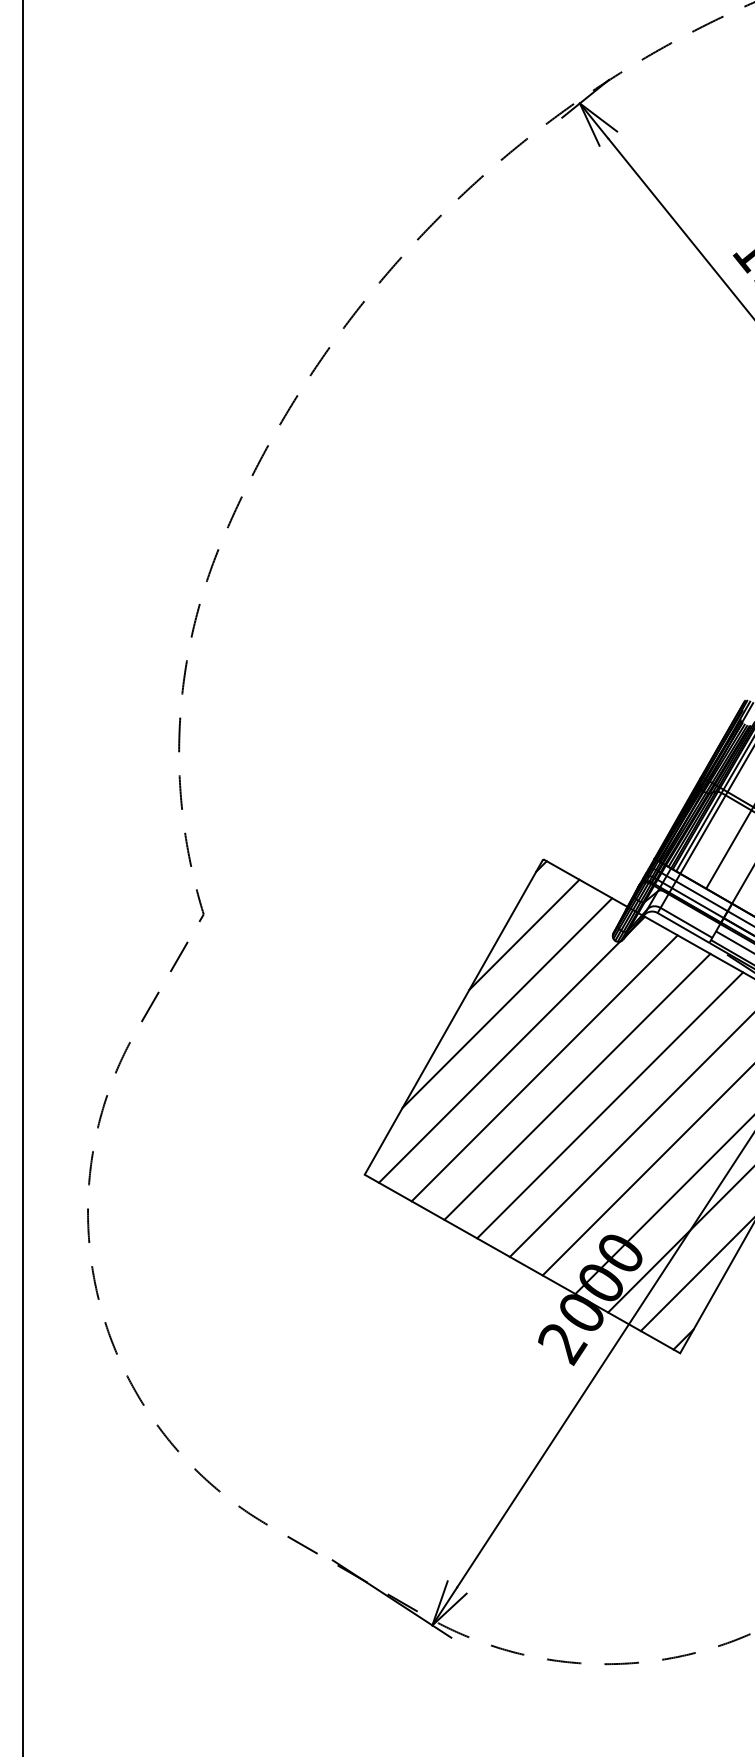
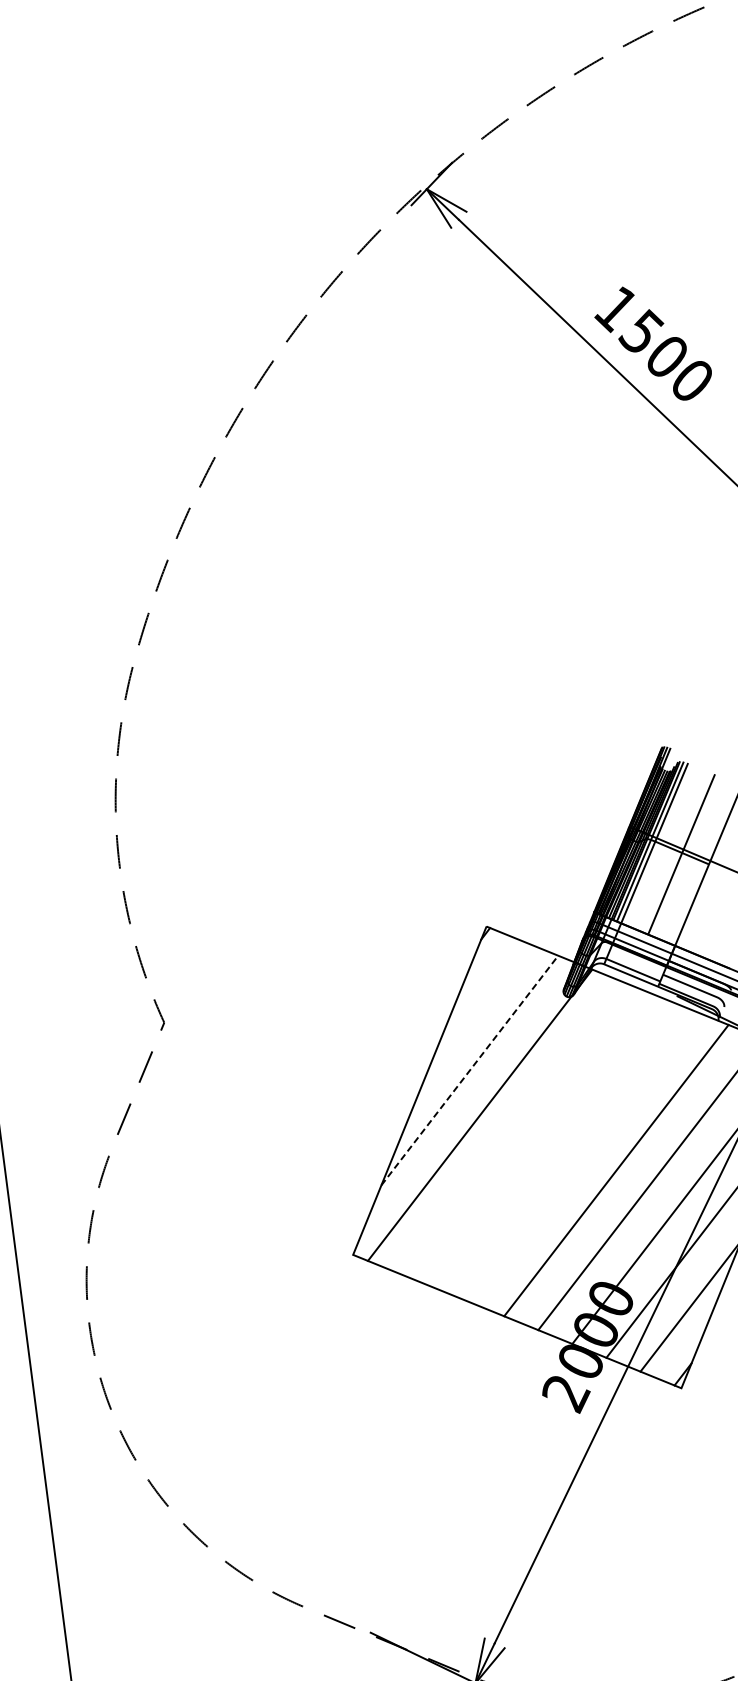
line: (524, 934) -> (477, 1001), removed
line: (507, 1002) -> (469, 1069), solid -> dashed
line: (544, 1068) -> (514, 1129), removed
line: (577, 1086) -> (548, 1142), removed
line: (610, 1105) -> (582, 1156), removed

